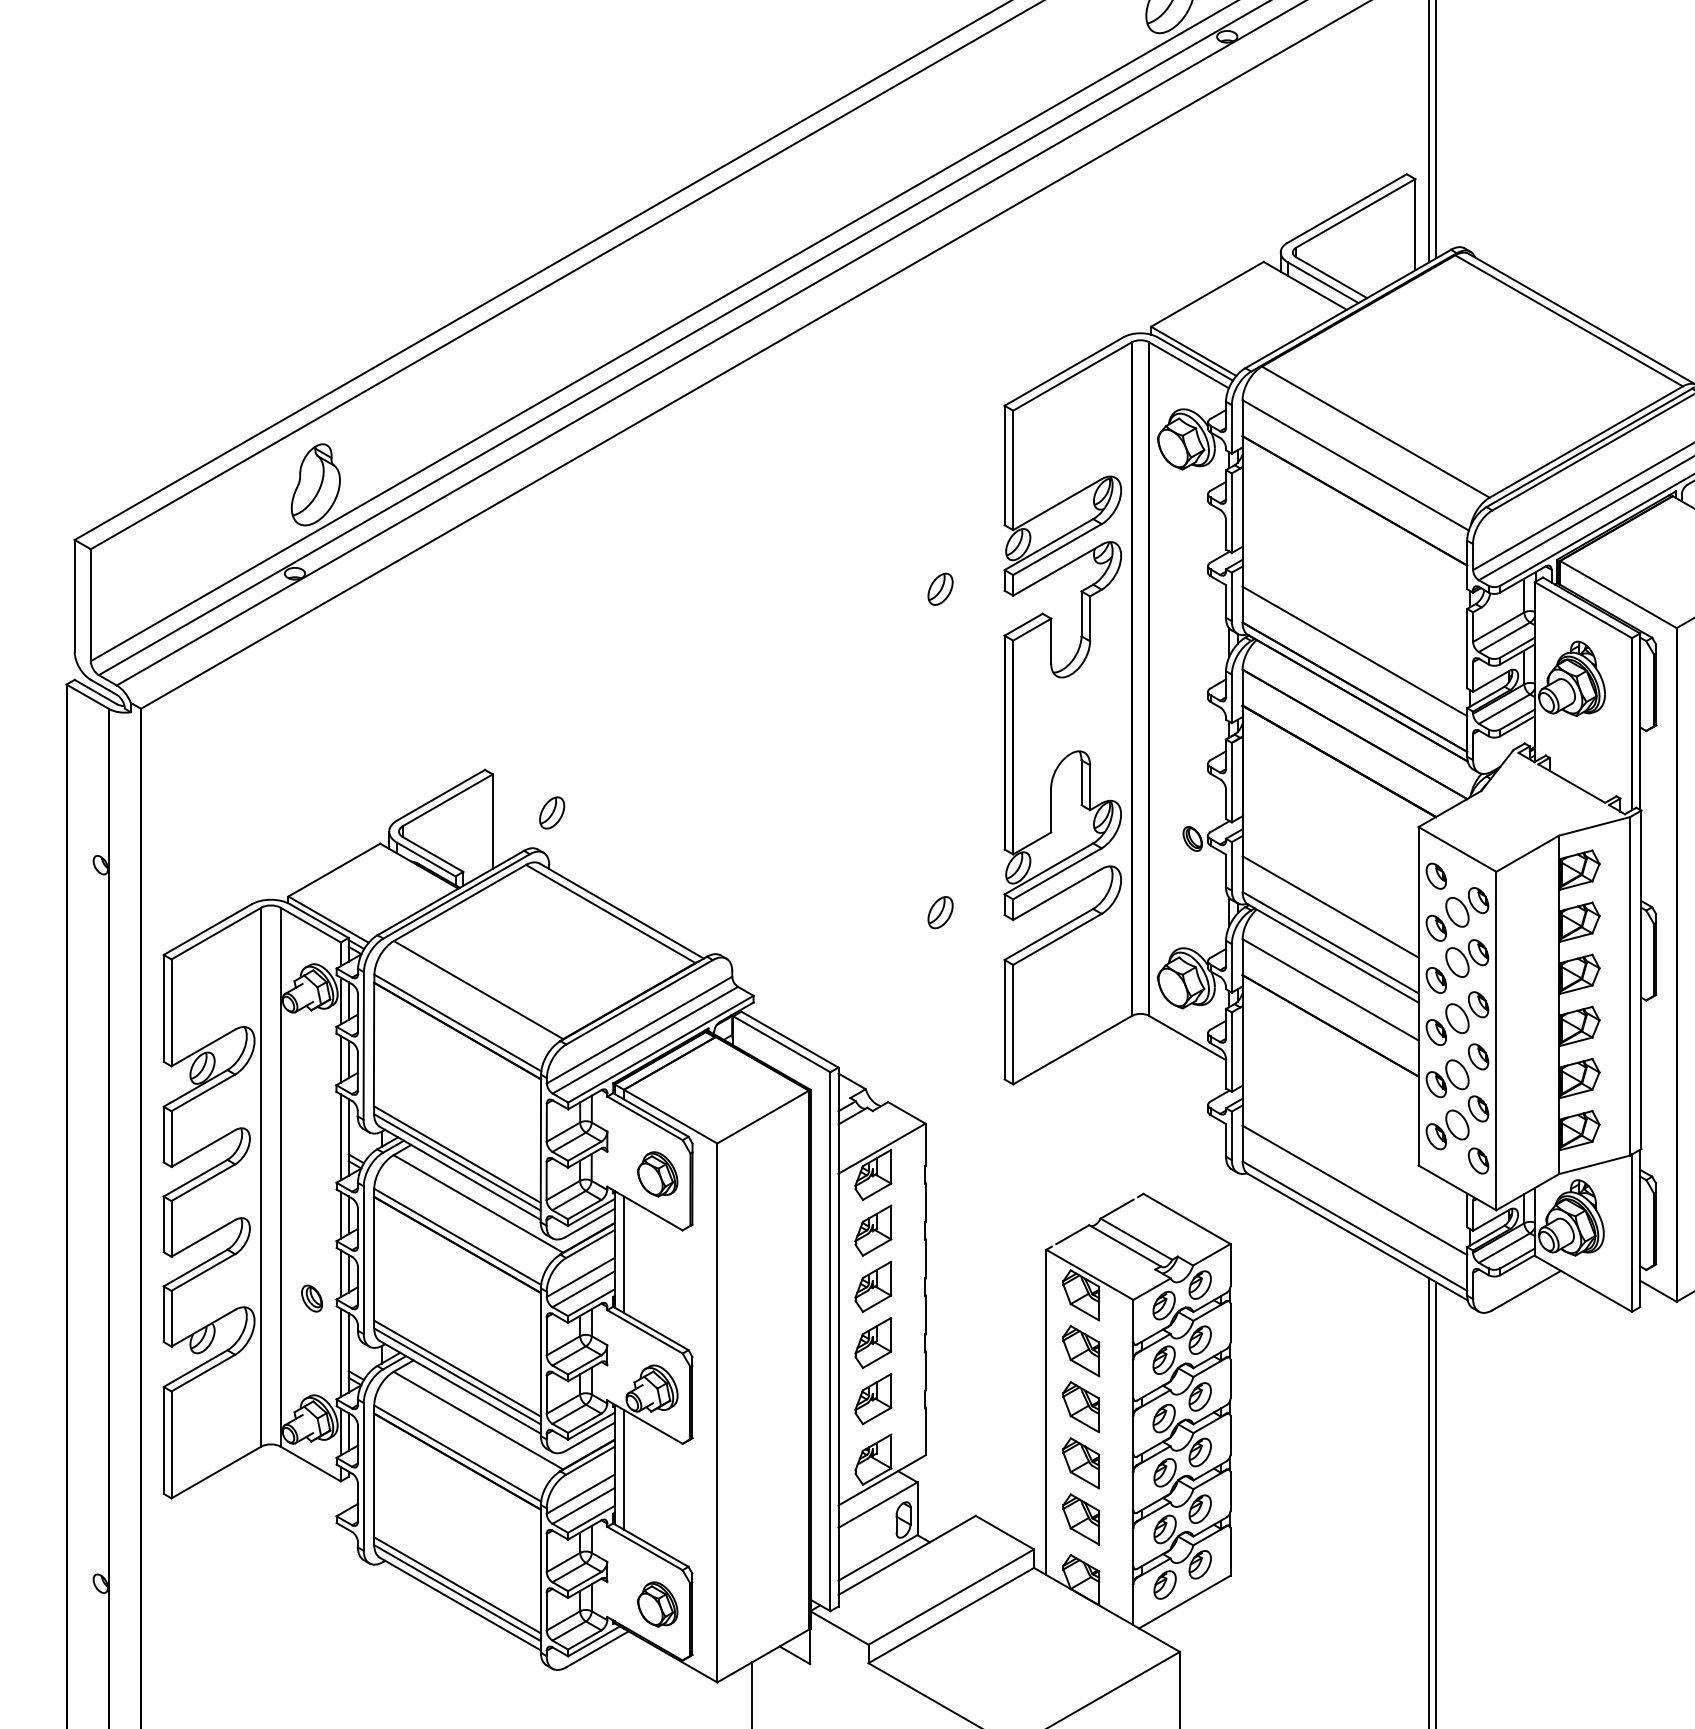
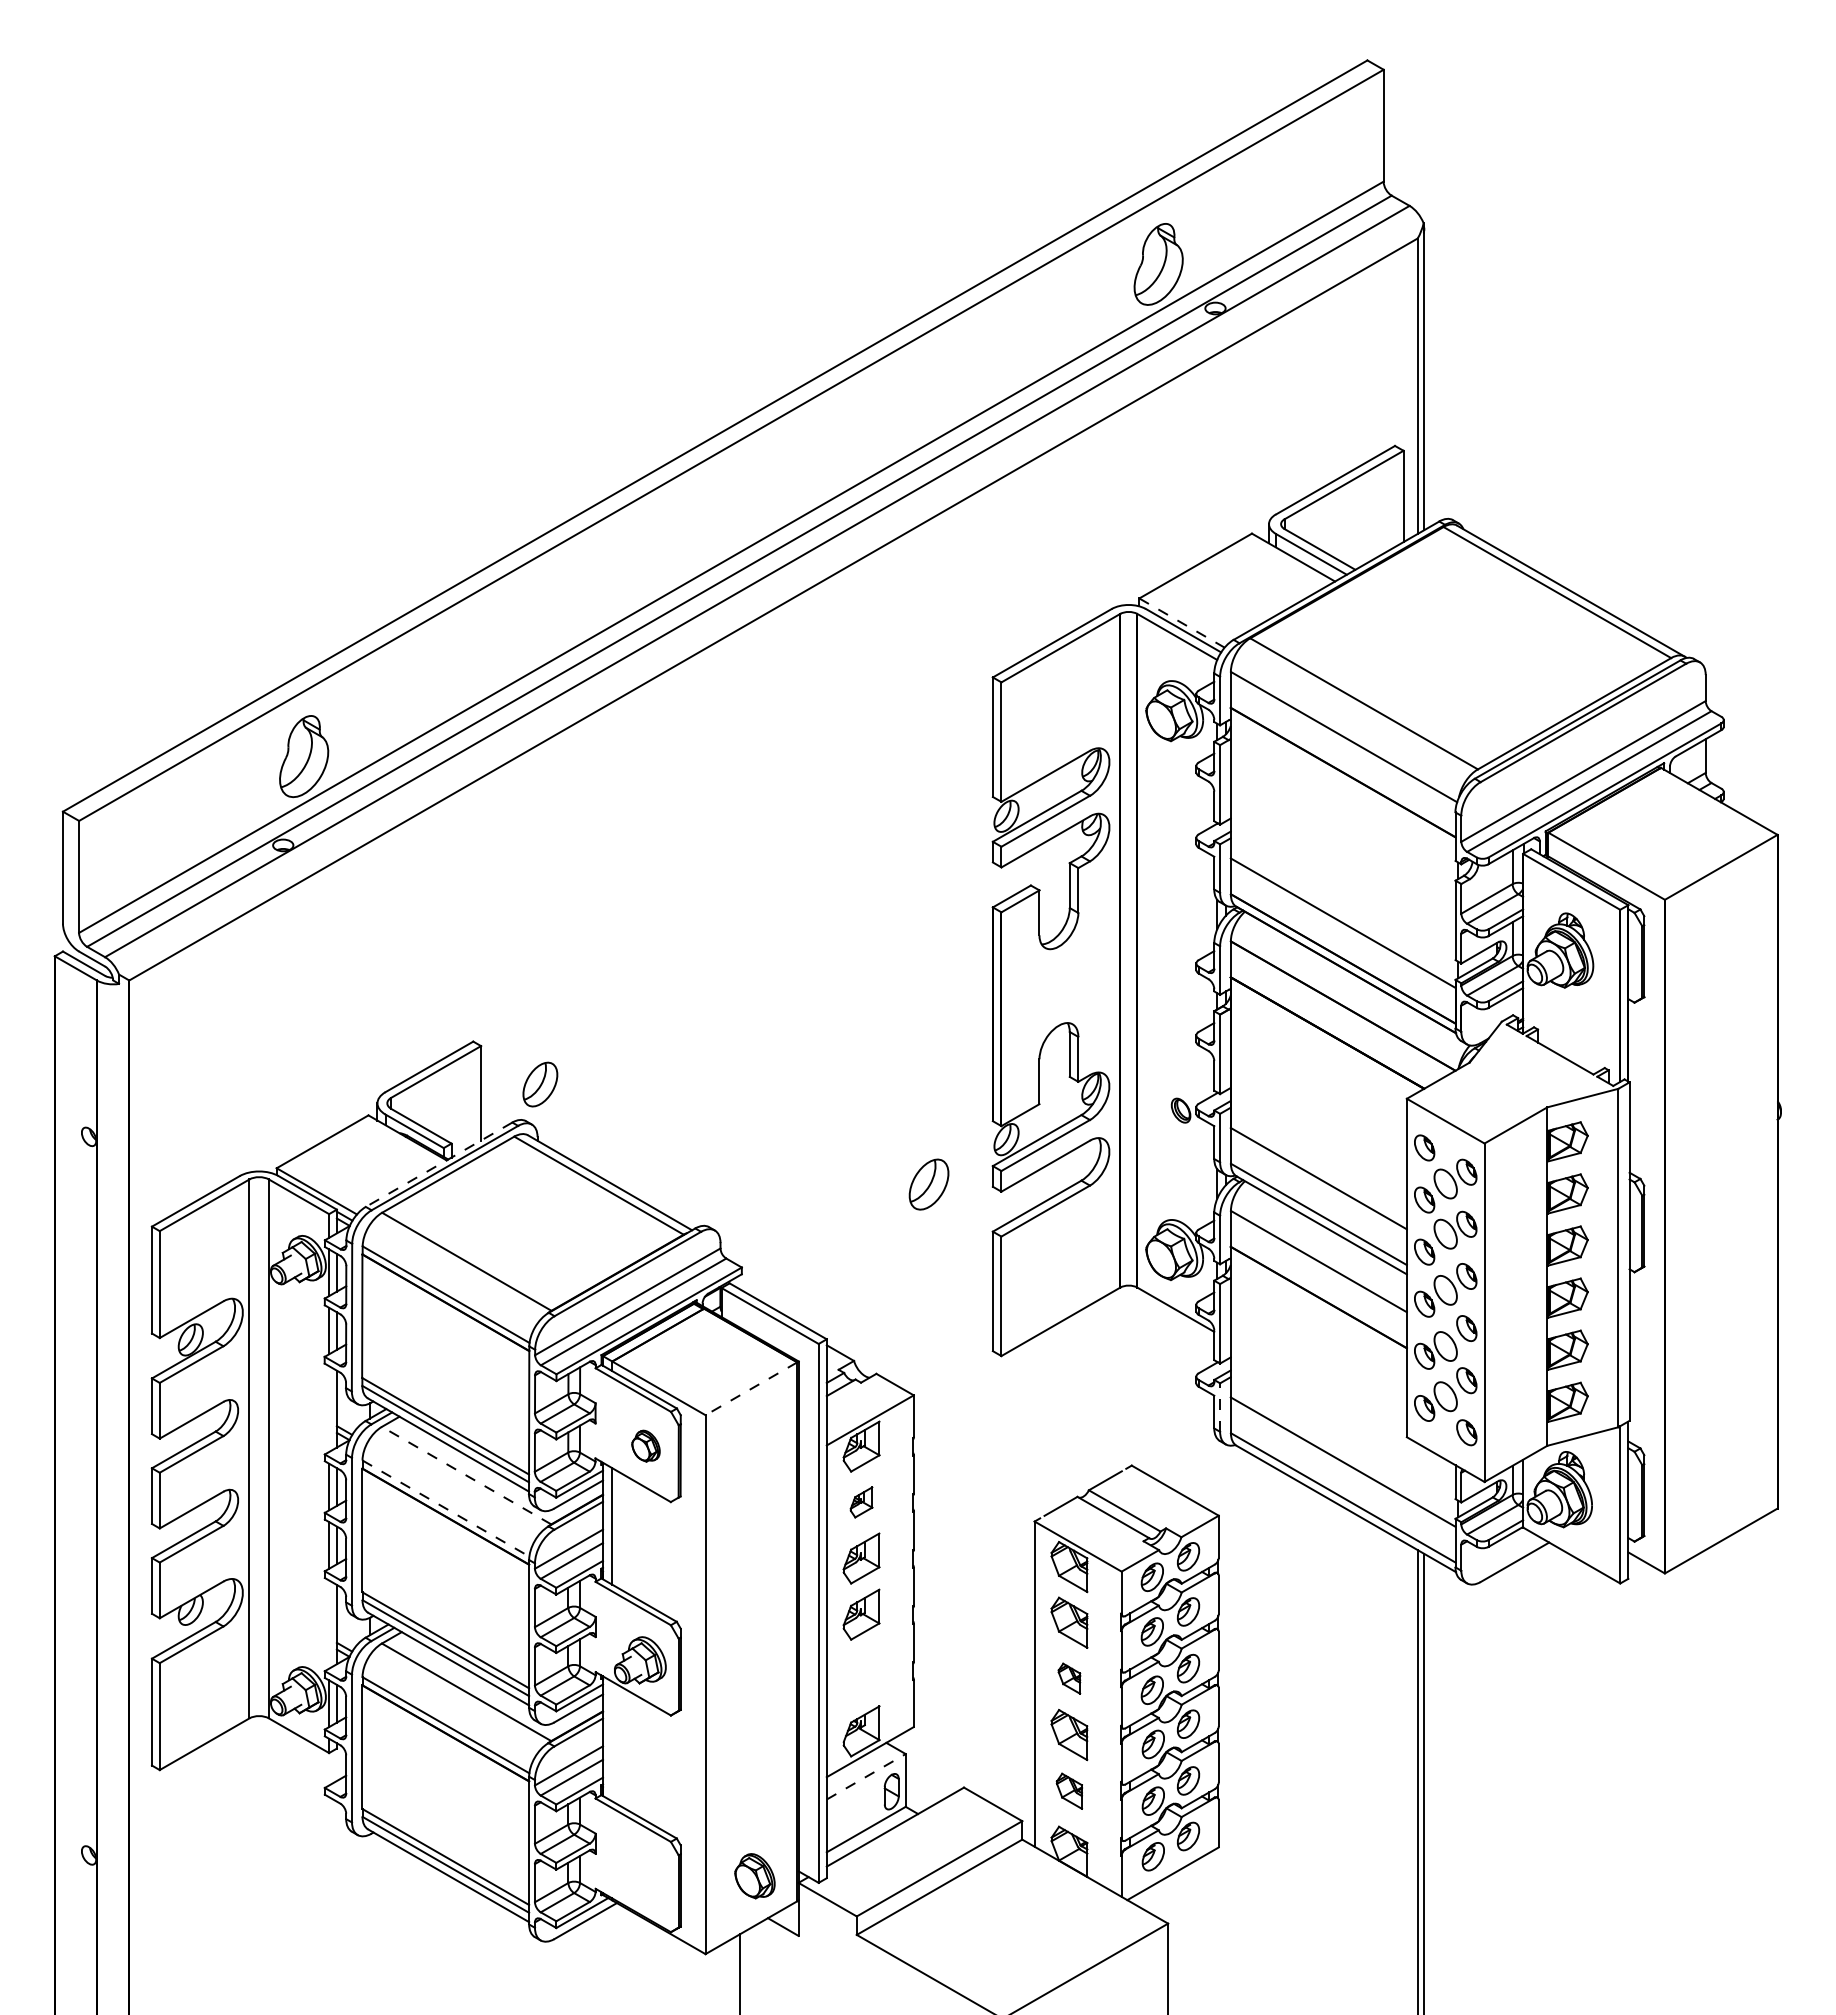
line: (1194, 351) -> (1182, 623), solid -> dashed
part: (940, 588) -> (928, 860), removed
part: (552, 812) -> (540, 1084), size x1.4
line: (451, 892) -> (439, 1164), solid -> dashed
part: (940, 911) -> (928, 1183), size x1.6
line: (763, 1116) -> (751, 1388), solid -> dashed
line: (1232, 1135) -> (1220, 1407), solid -> dashed
line: (341, 1137) -> (329, 1409), removed
part: (657, 1174) -> (645, 1446), size x0.7
line: (478, 1203) -> (466, 1475), solid -> dashed
part: (873, 1230) -> (861, 1502), size x0.6
line: (458, 1236) -> (446, 1508), solid -> dashed
part: (312, 1298) -> (300, 1570), removed
line: (341, 1352) -> (329, 1624), removed
part: (873, 1398) -> (861, 1670), removed
part: (1081, 1406) -> (1069, 1678), size x0.6
line: (624, 1469) -> (612, 1741), removed
line: (878, 1504) -> (866, 1776), solid -> dashed
part: (1081, 1519) -> (1069, 1791), size x0.7
part: (657, 1604) -> (754, 1876), moved

